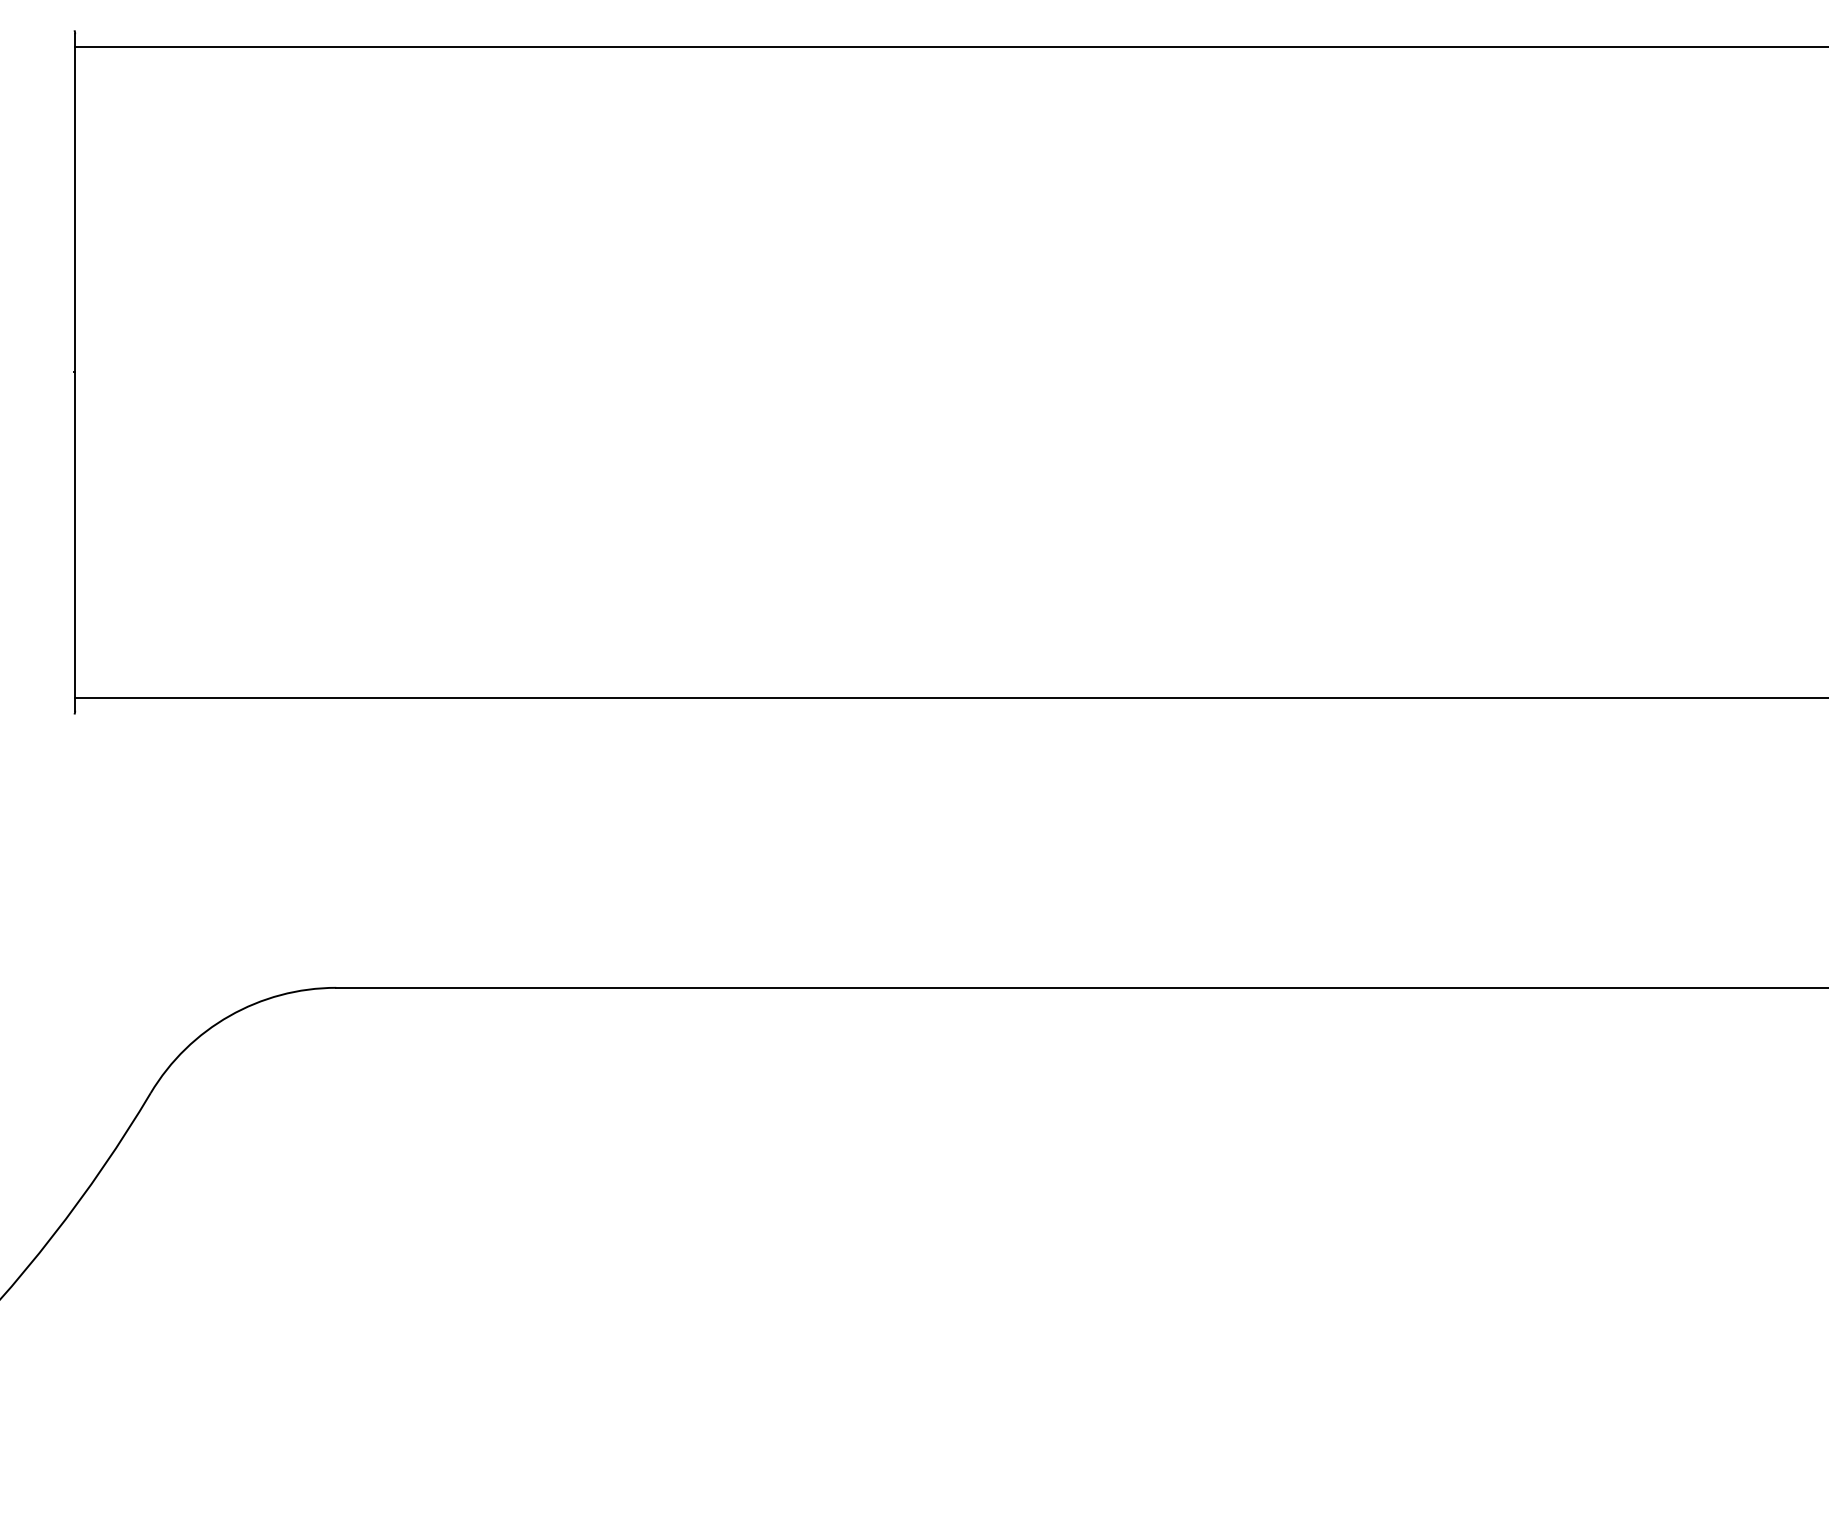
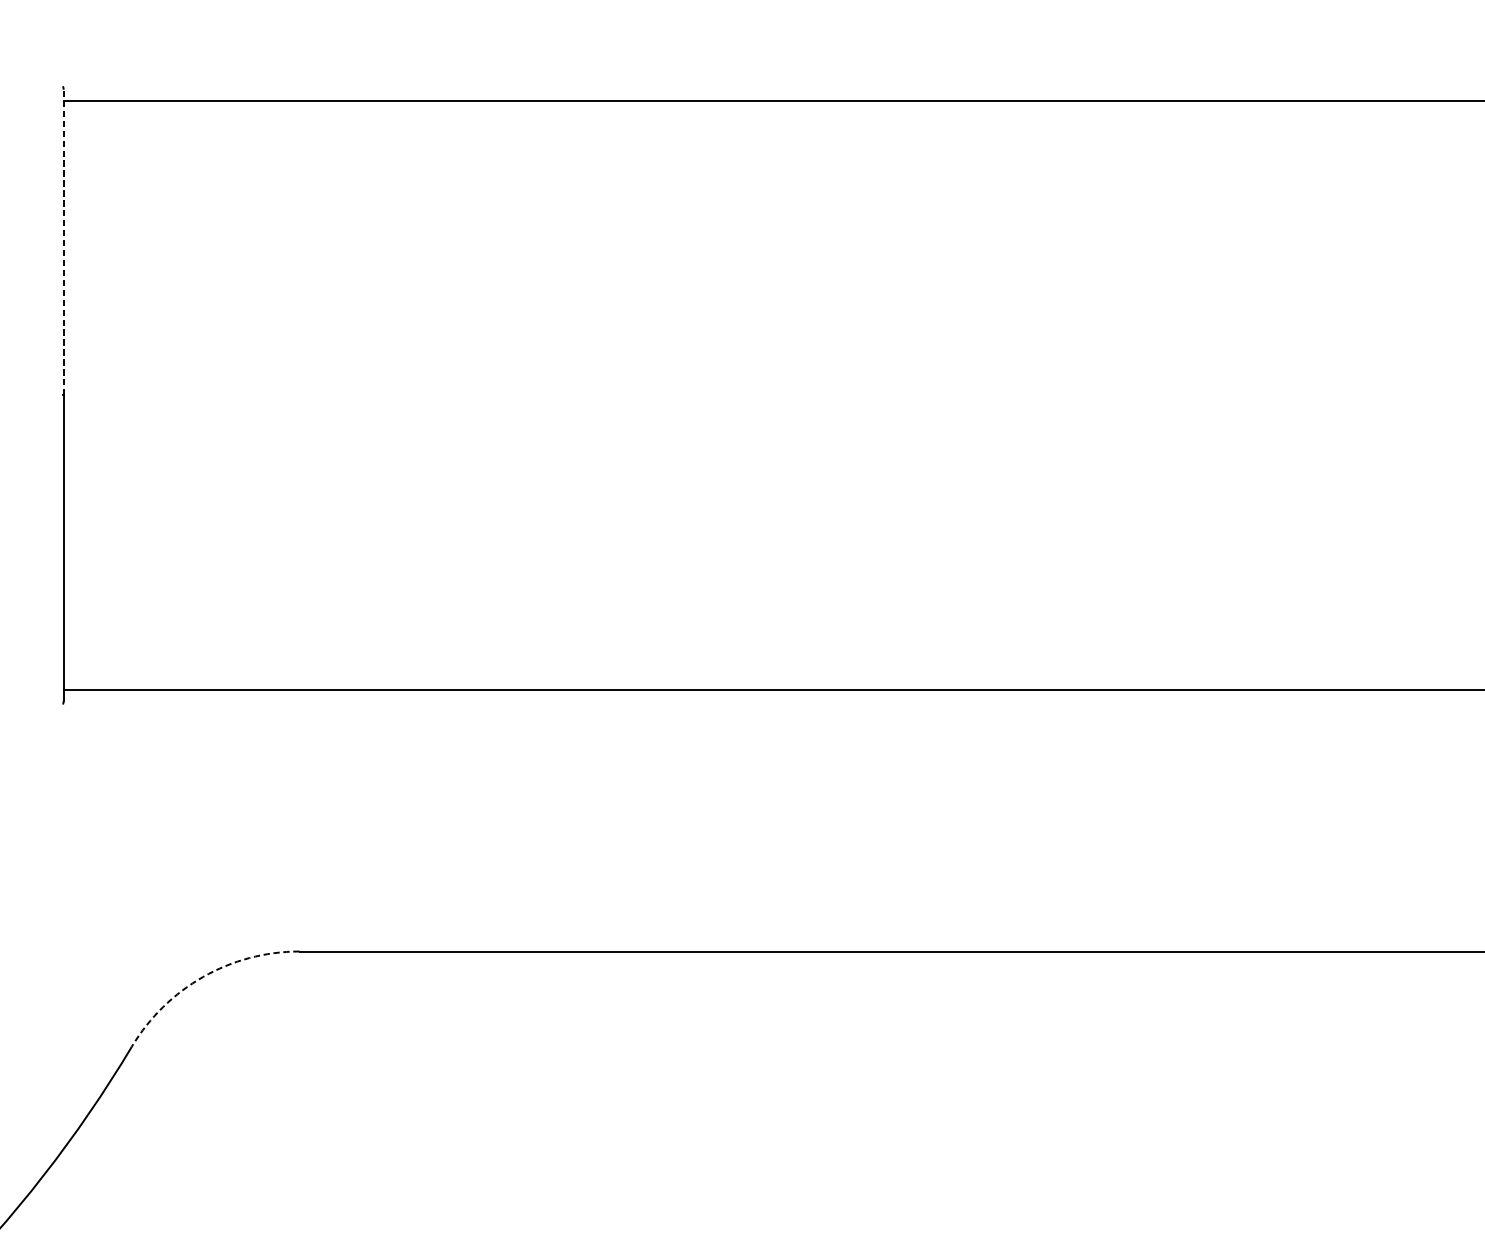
line: (75, 202) -> (63, 241), solid -> dashed
arc: (229, 1015) -> (203, 976), solid -> dashed

